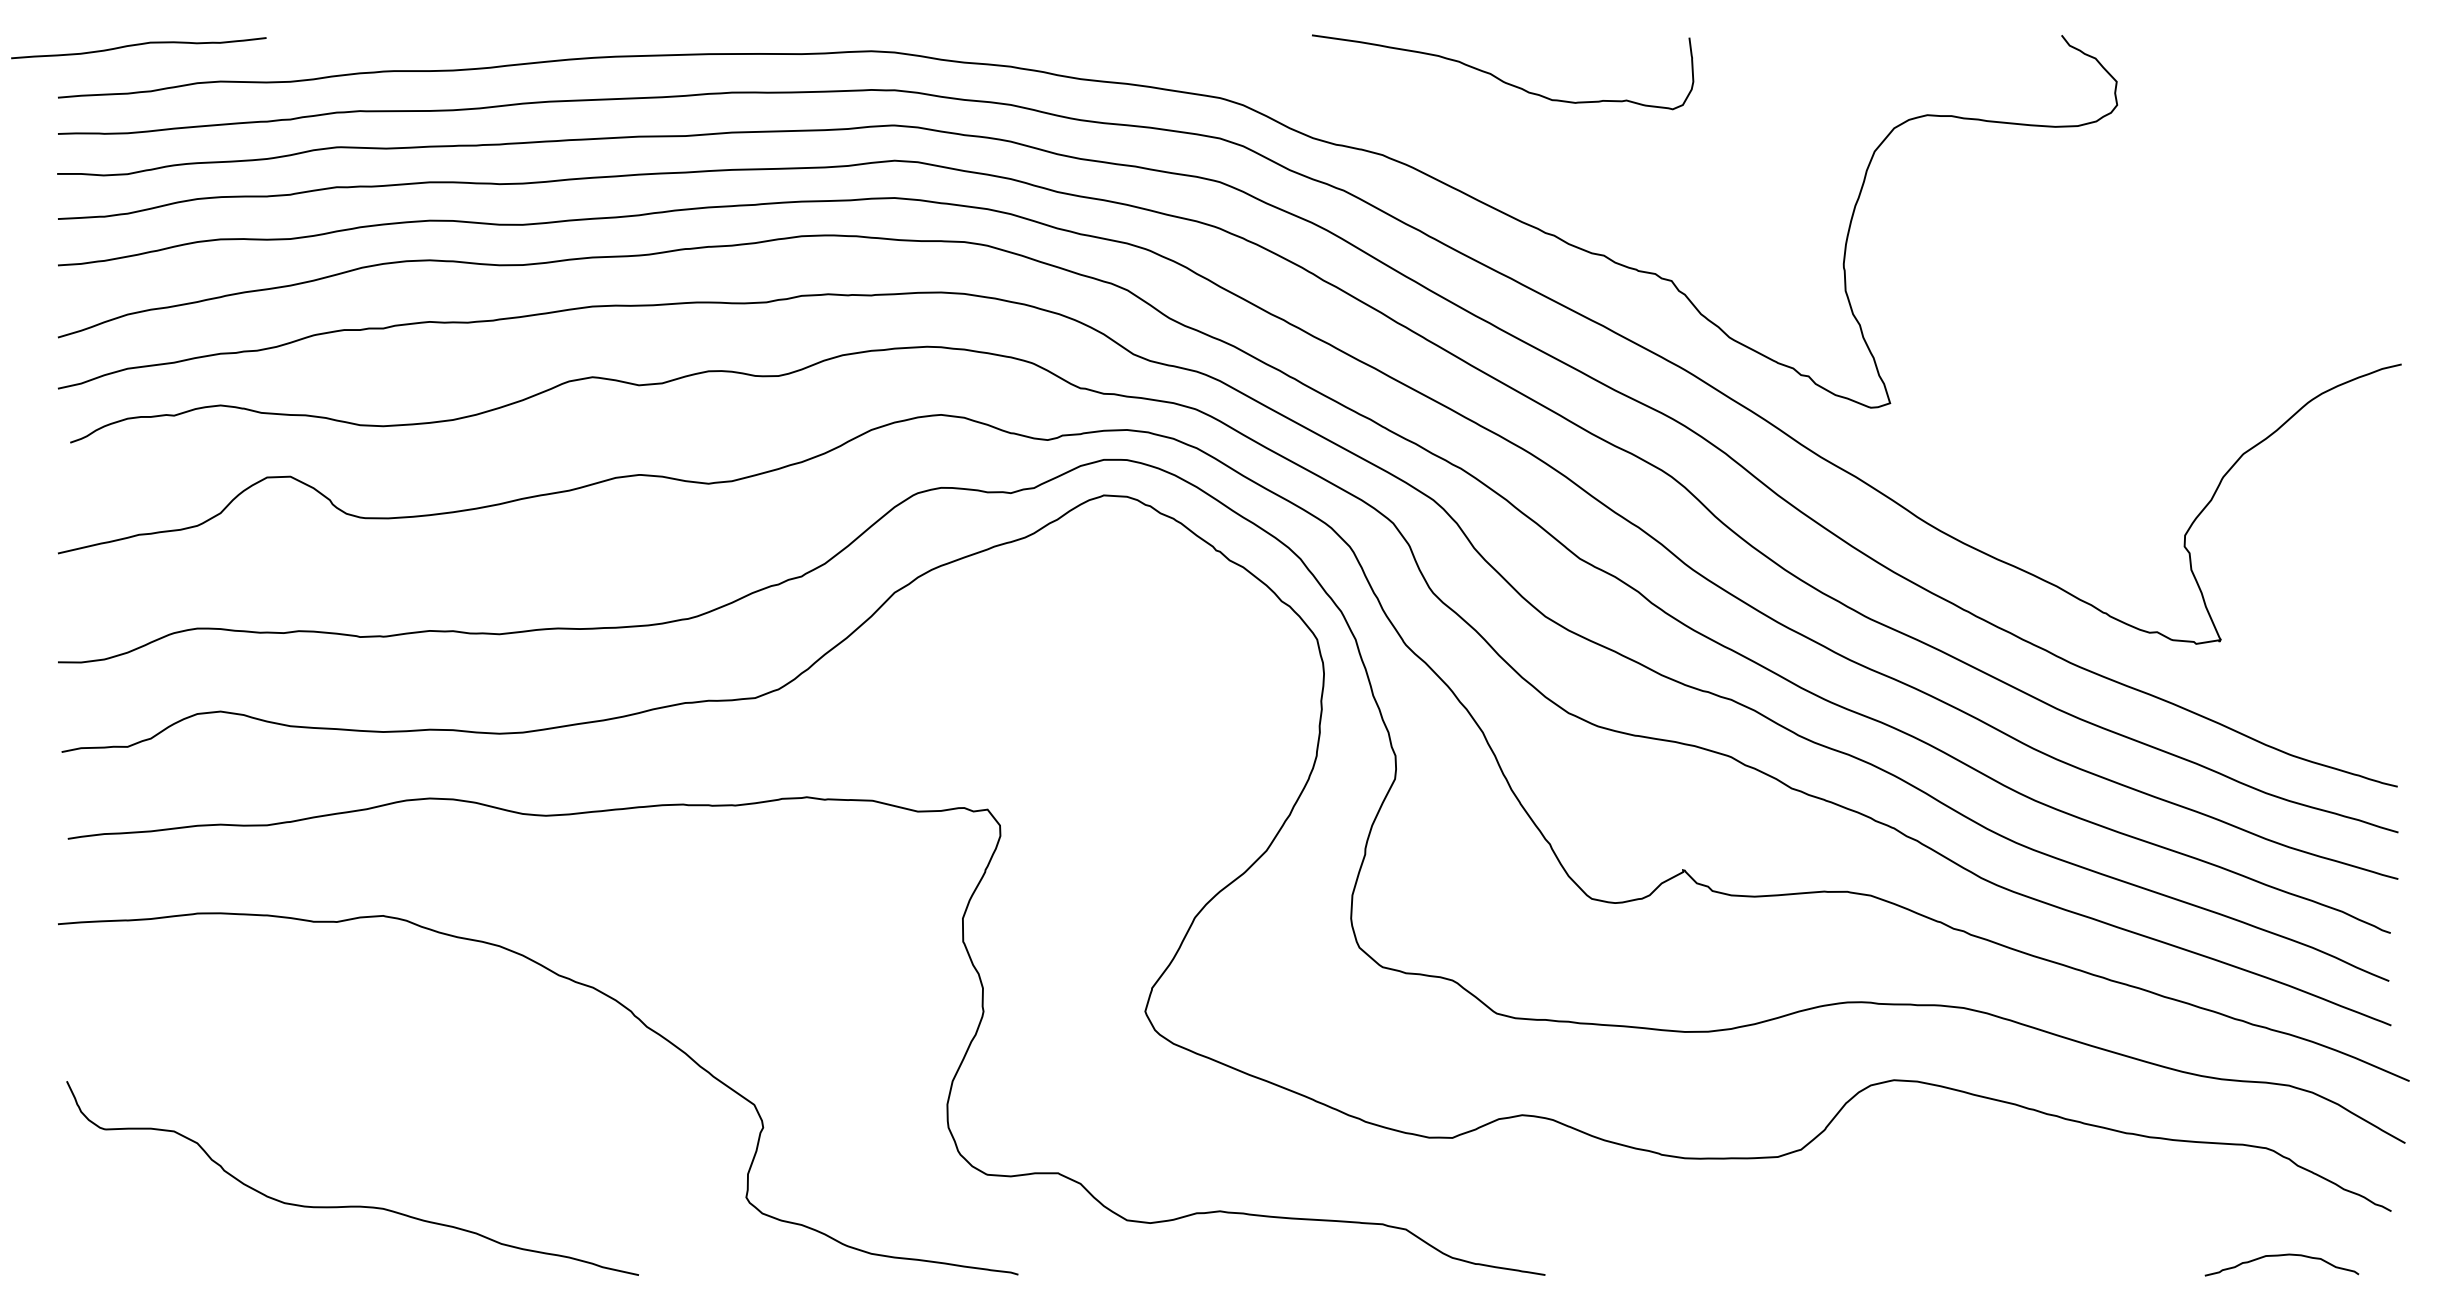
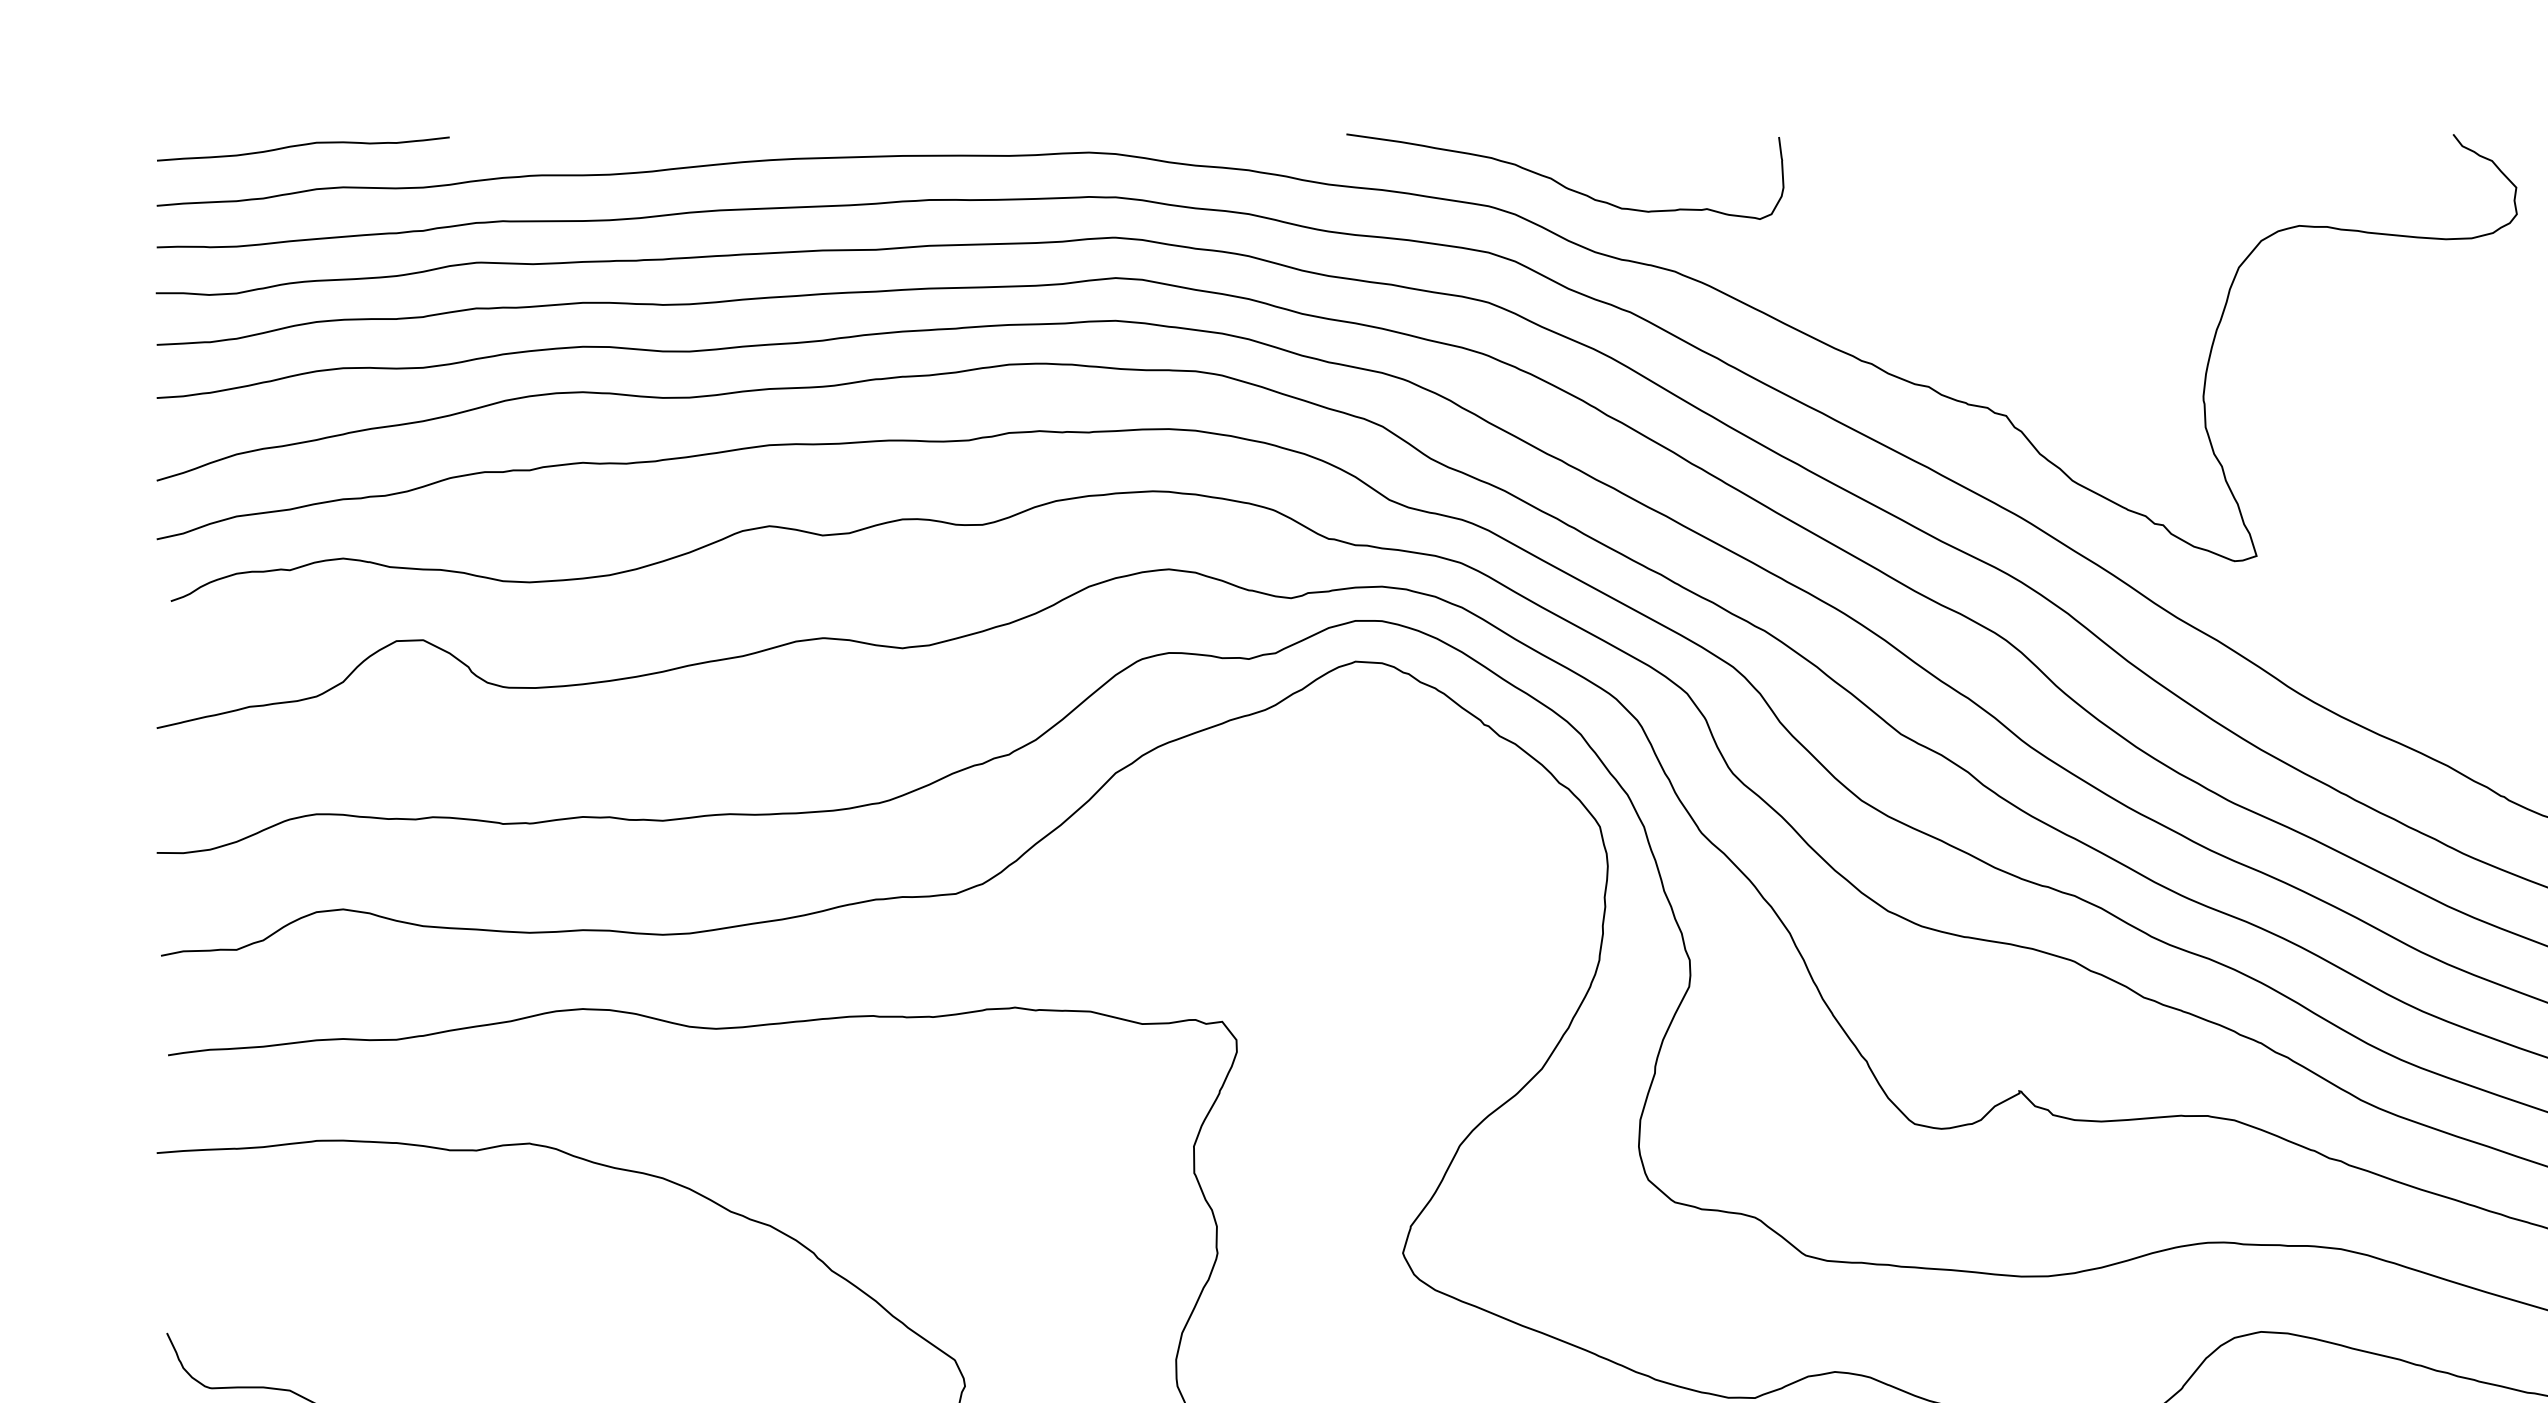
curve: (138, 45) -> (302, 146), moved
curve: (1500, 78) -> (1562, 183), moved

